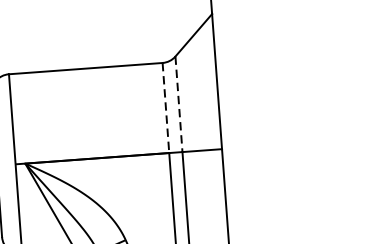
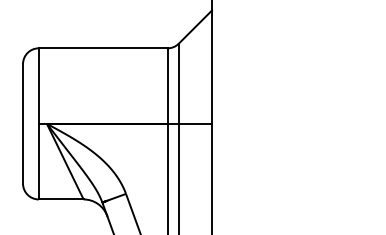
line: (178, 105) -> (178, 84), dashed -> solid
line: (165, 108) -> (167, 86), dashed -> solid

